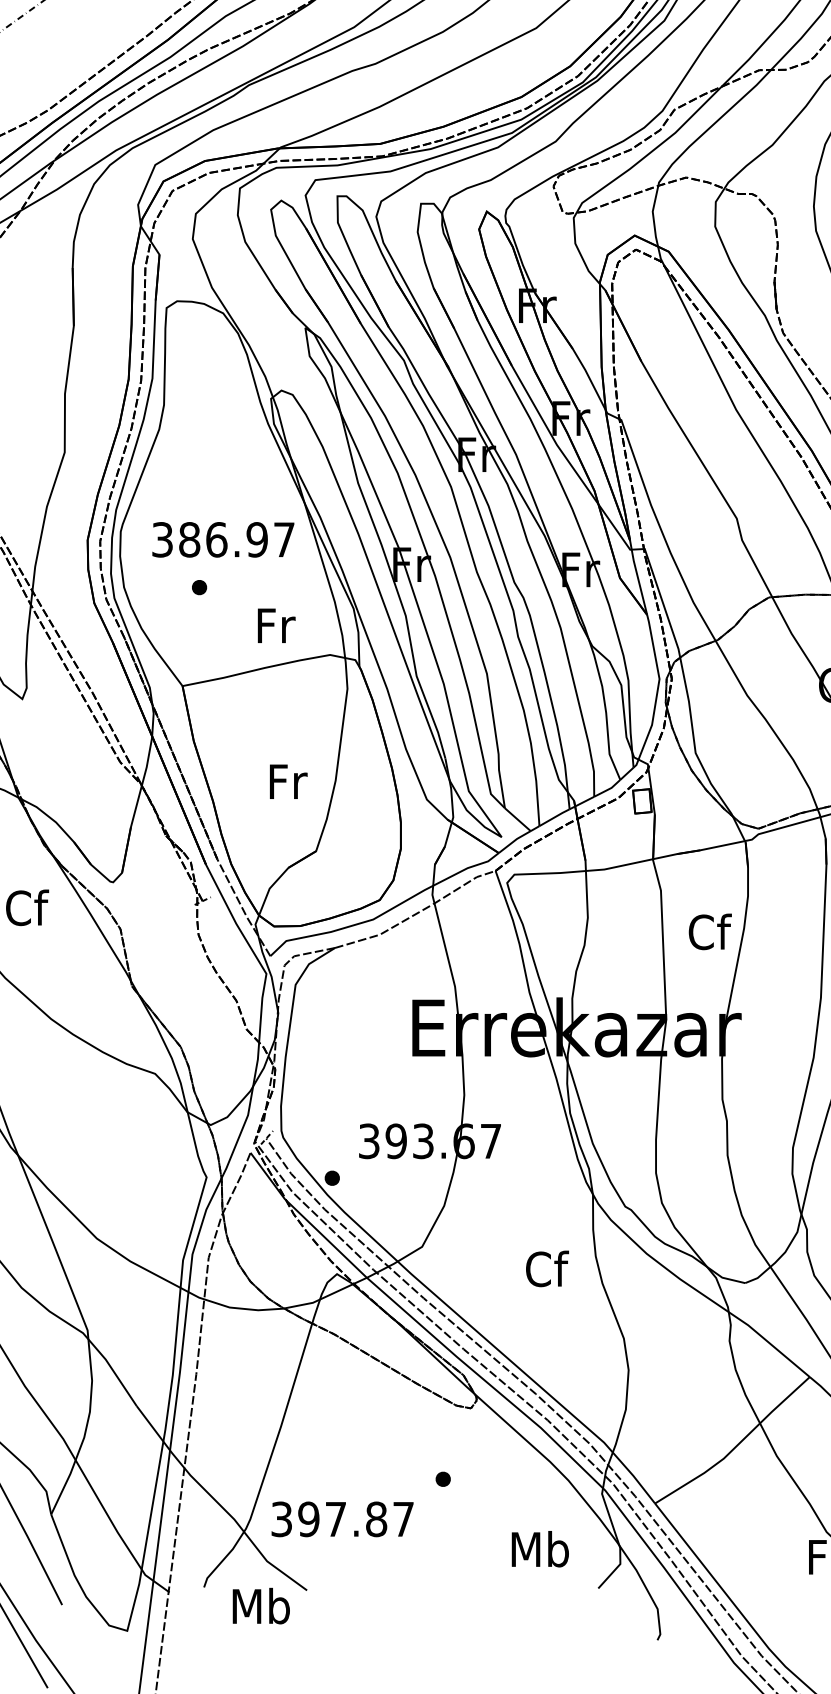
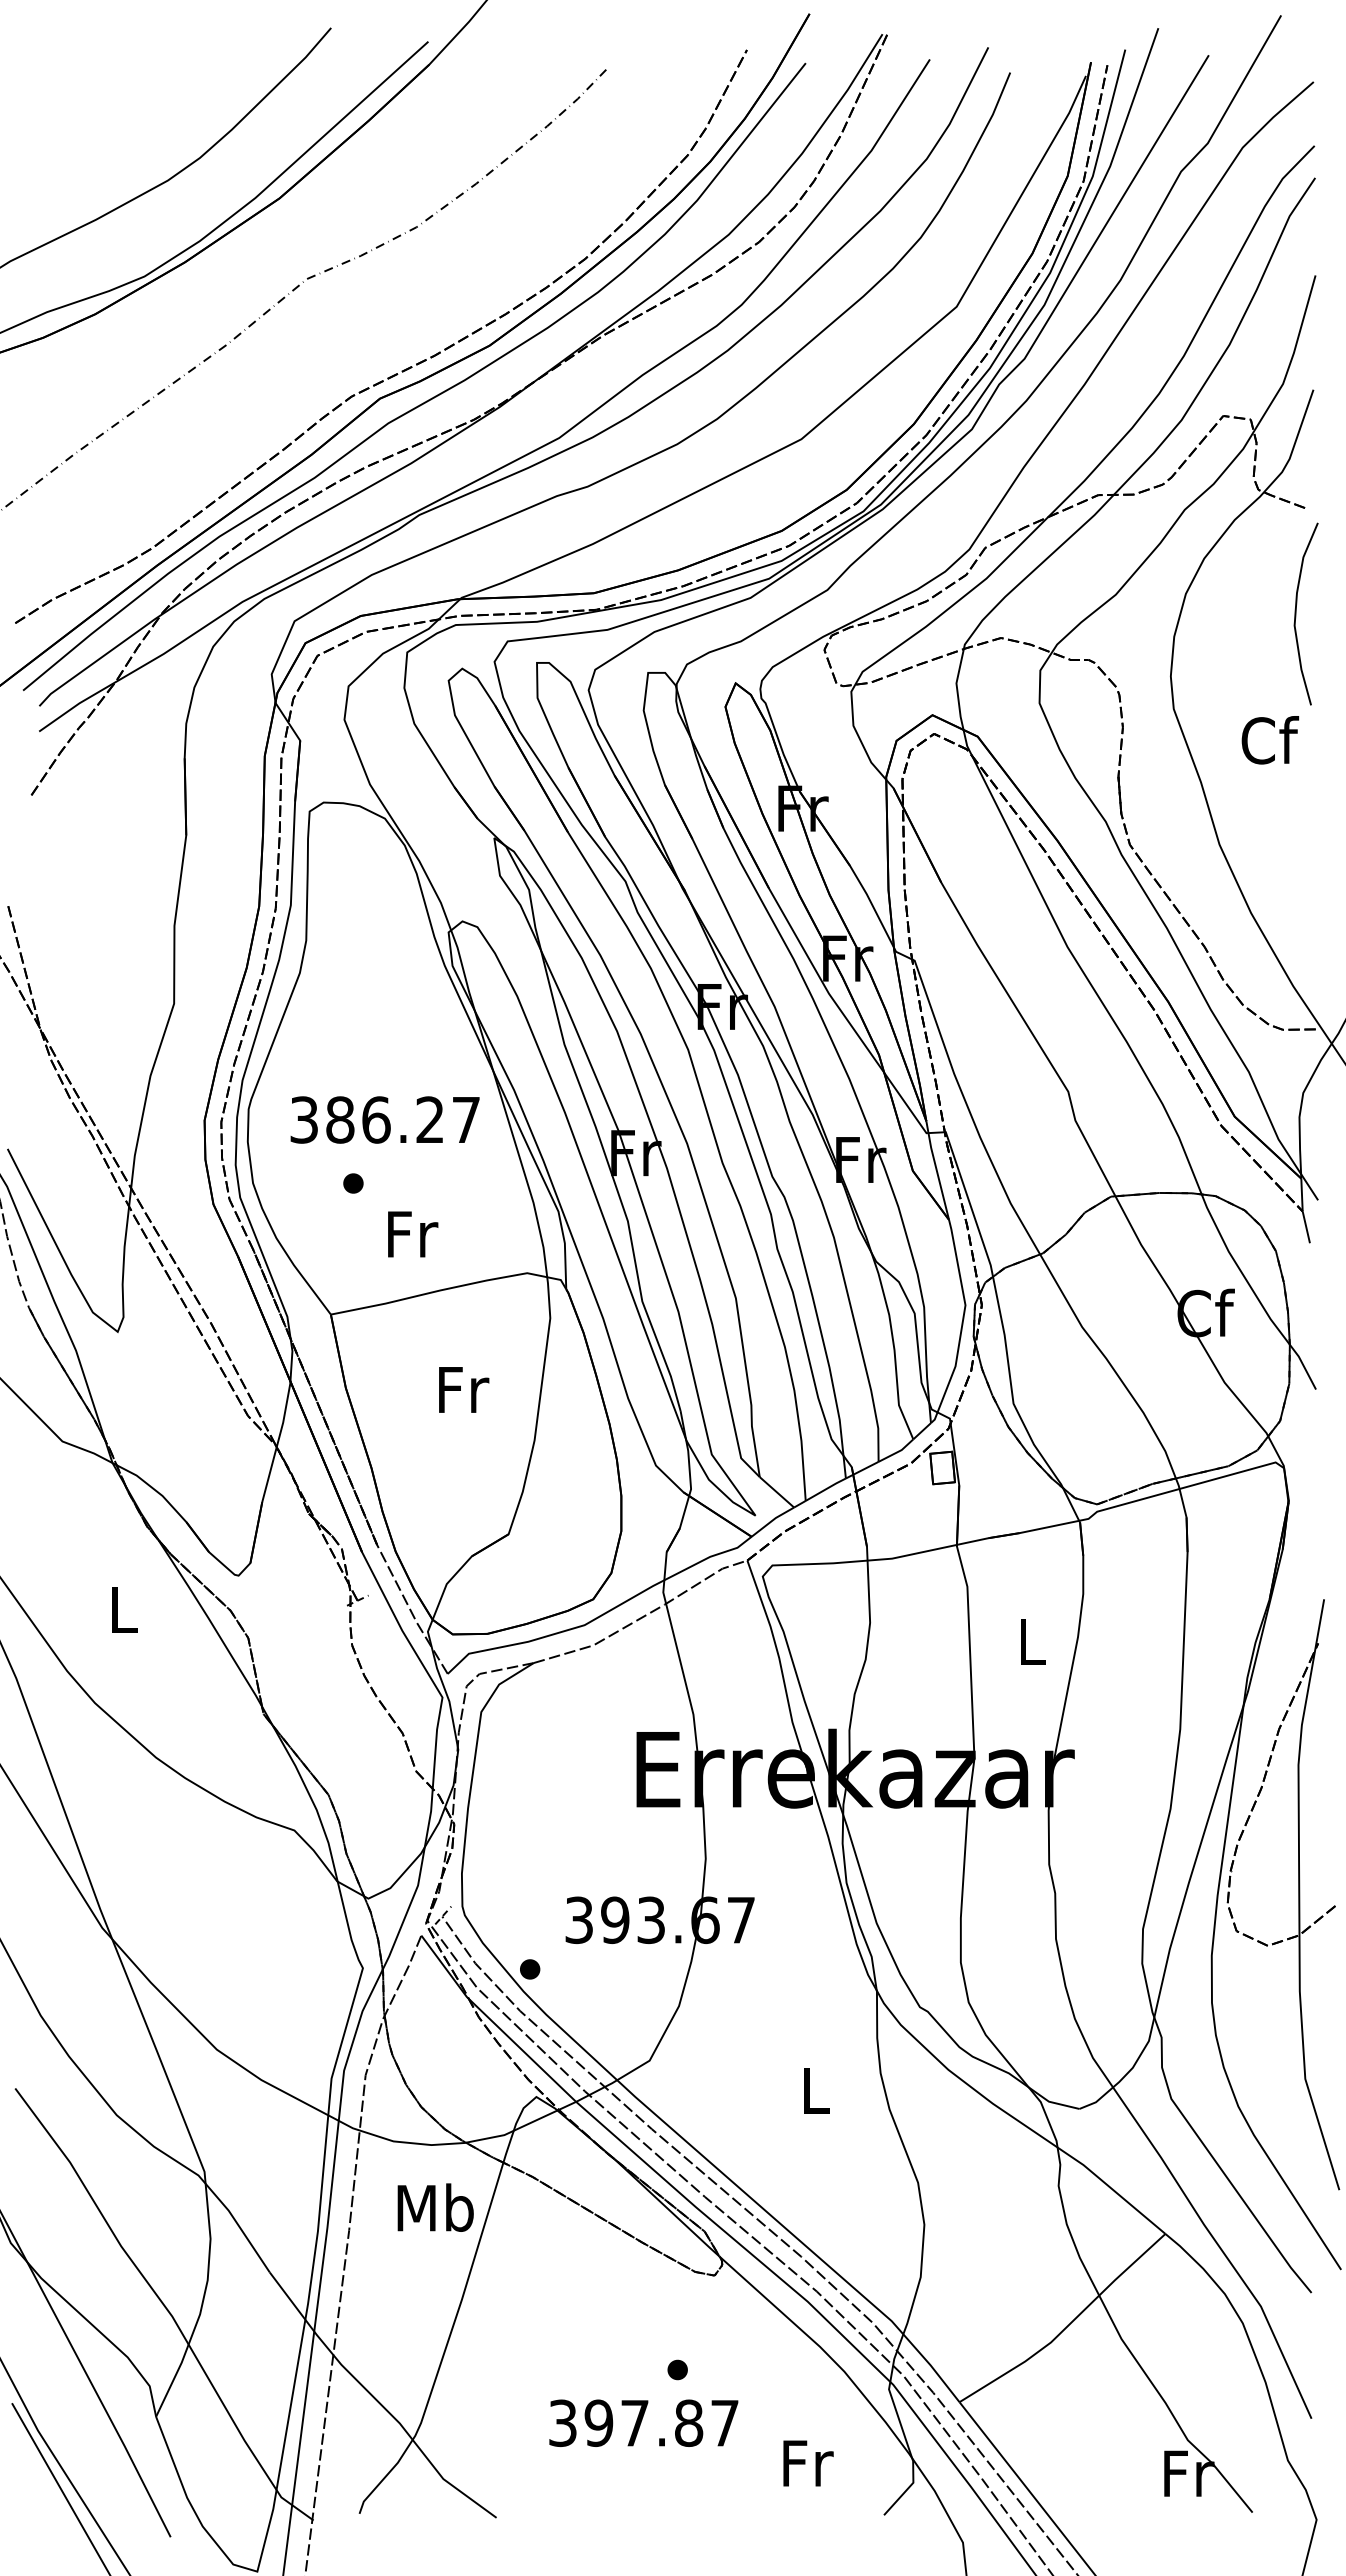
text: (257, 539) -> (430, 1119), 386.97 -> 386.27
text: (276, 625) -> (413, 1234), moved
text: (289, 781) -> (464, 1389), moved
text: (27, 907) -> (124, 1609), Cf -> L
text: (709, 931) -> (1032, 1641), Cf -> L
text: (547, 1268) -> (816, 2089), Cf -> L
text: (342, 1518) -> (643, 2422), moved
text: (540, 1548) -> (807, 2462), Mb -> Fr
text: (261, 1605) -> (435, 2207), moved

